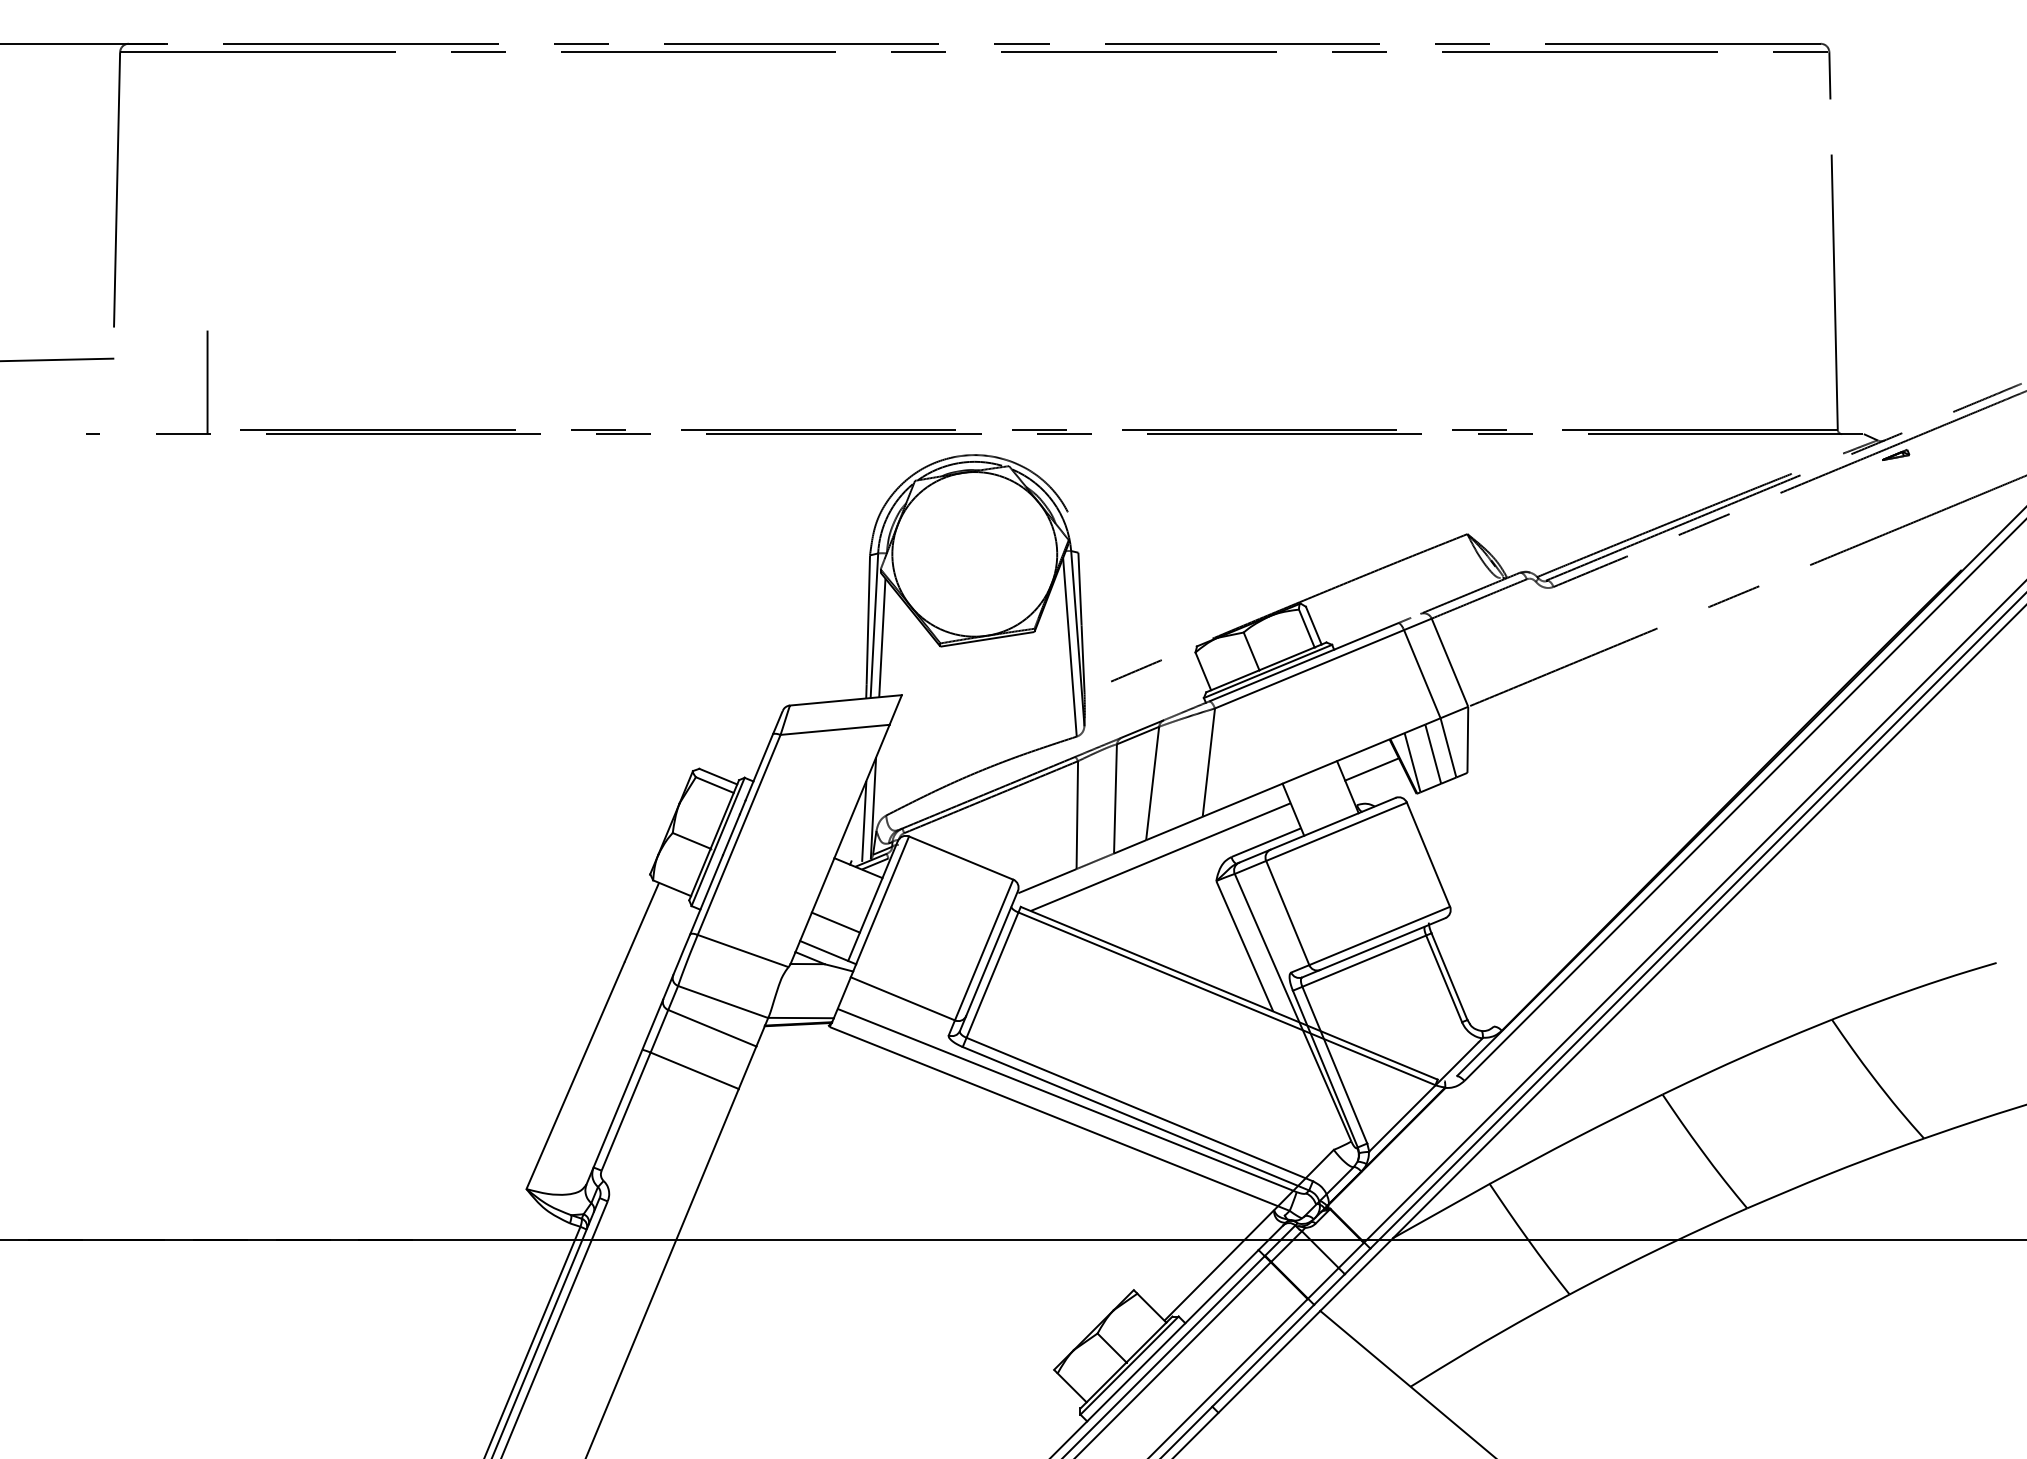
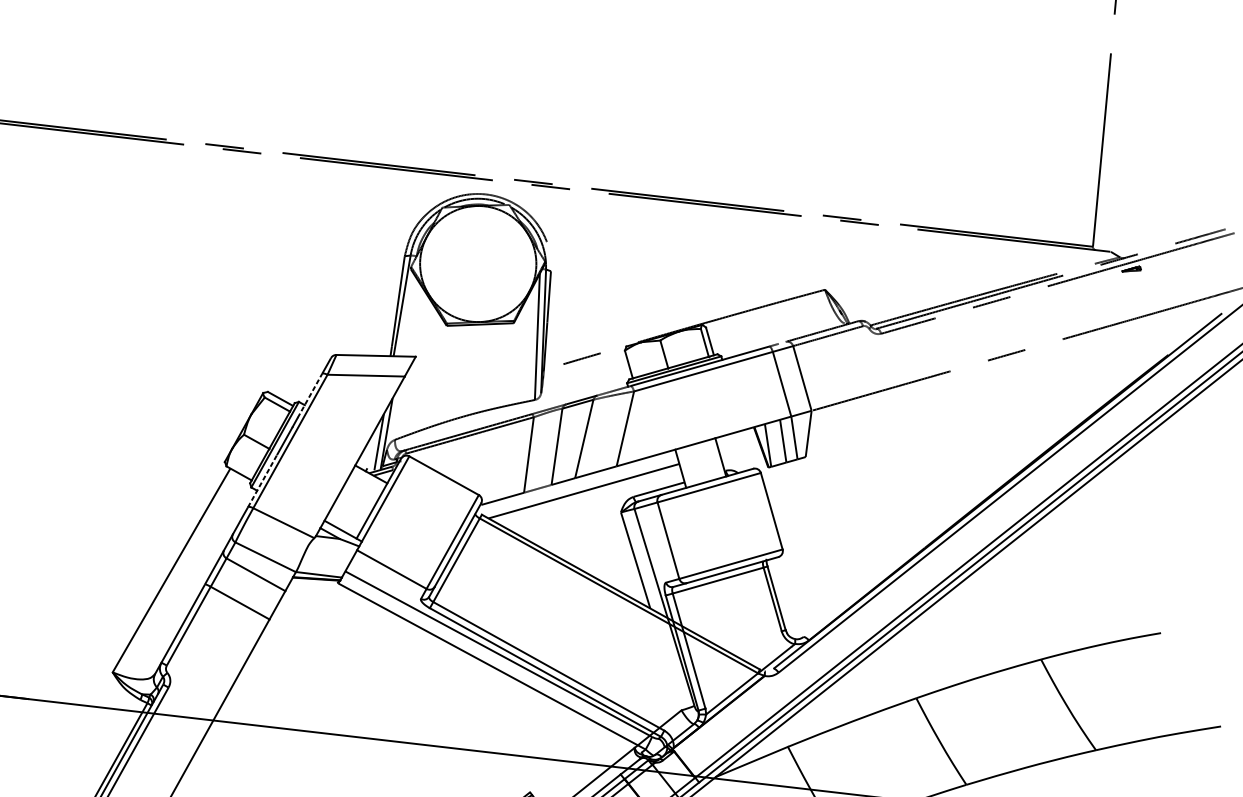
line: (882, 637) -> (406, 314), removed
line: (759, 767) -> (310, 395), solid -> dashed
line: (1371, 769) -> (738, 446), removed
line: (706, 894) -> (262, 480), solid -> dashed
line: (835, 922) -> (350, 510), removed

